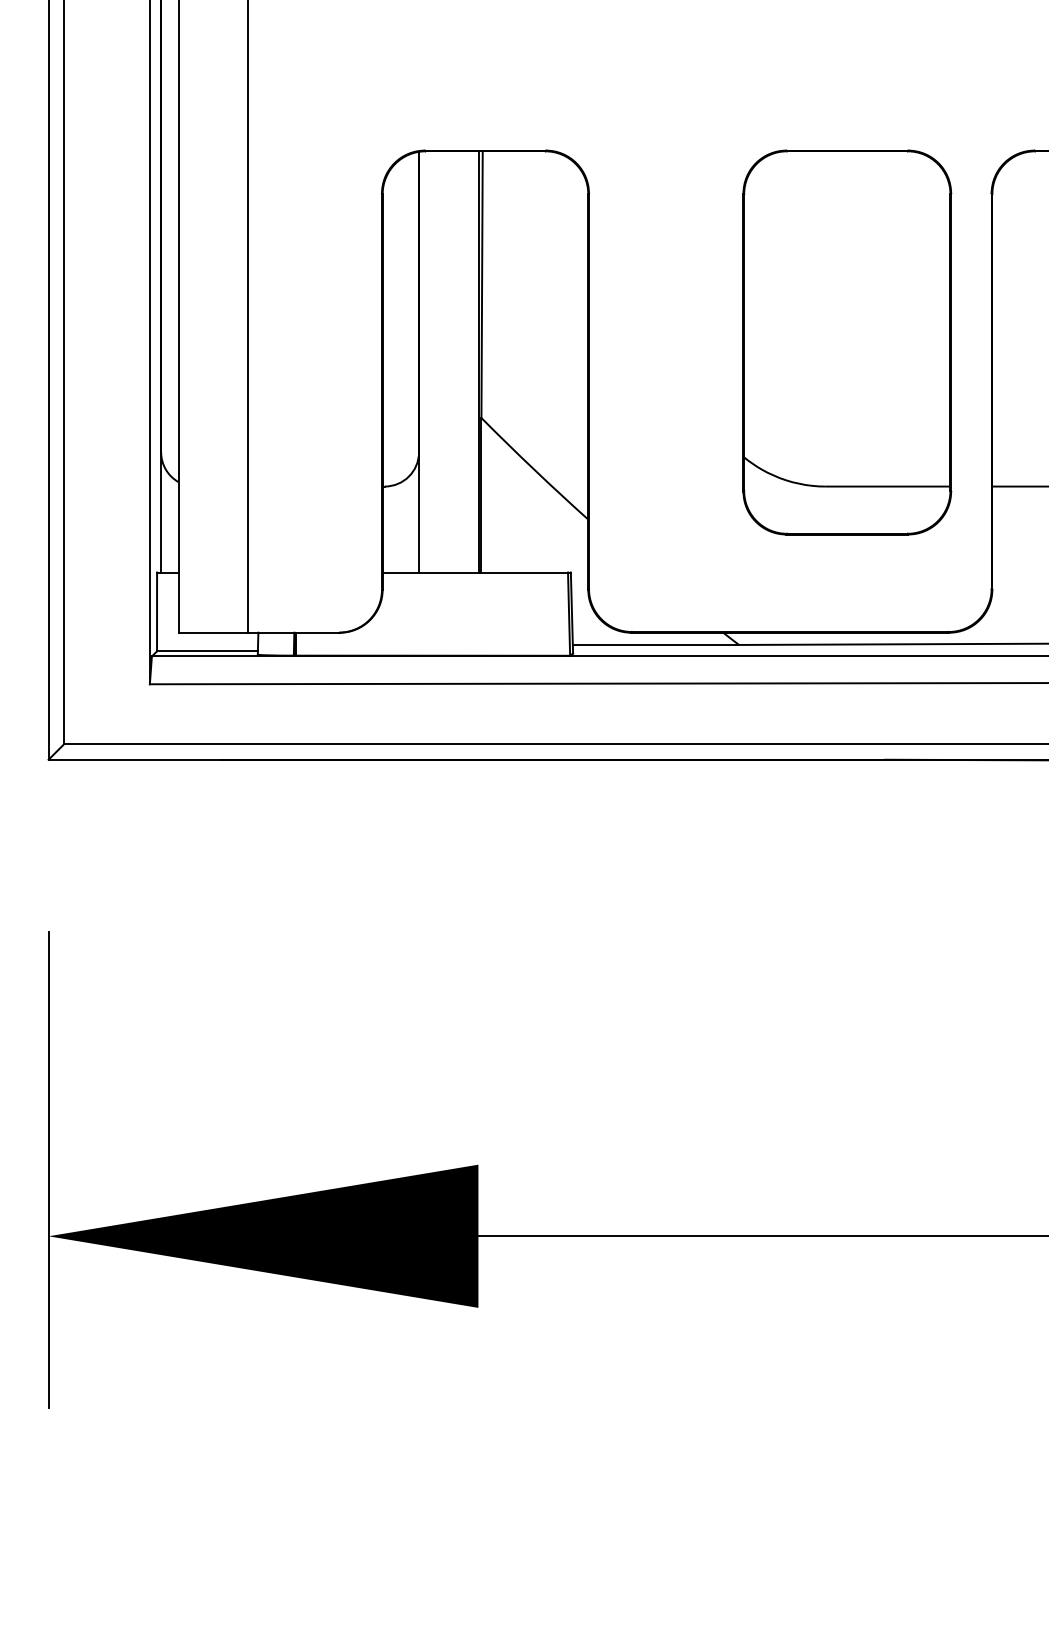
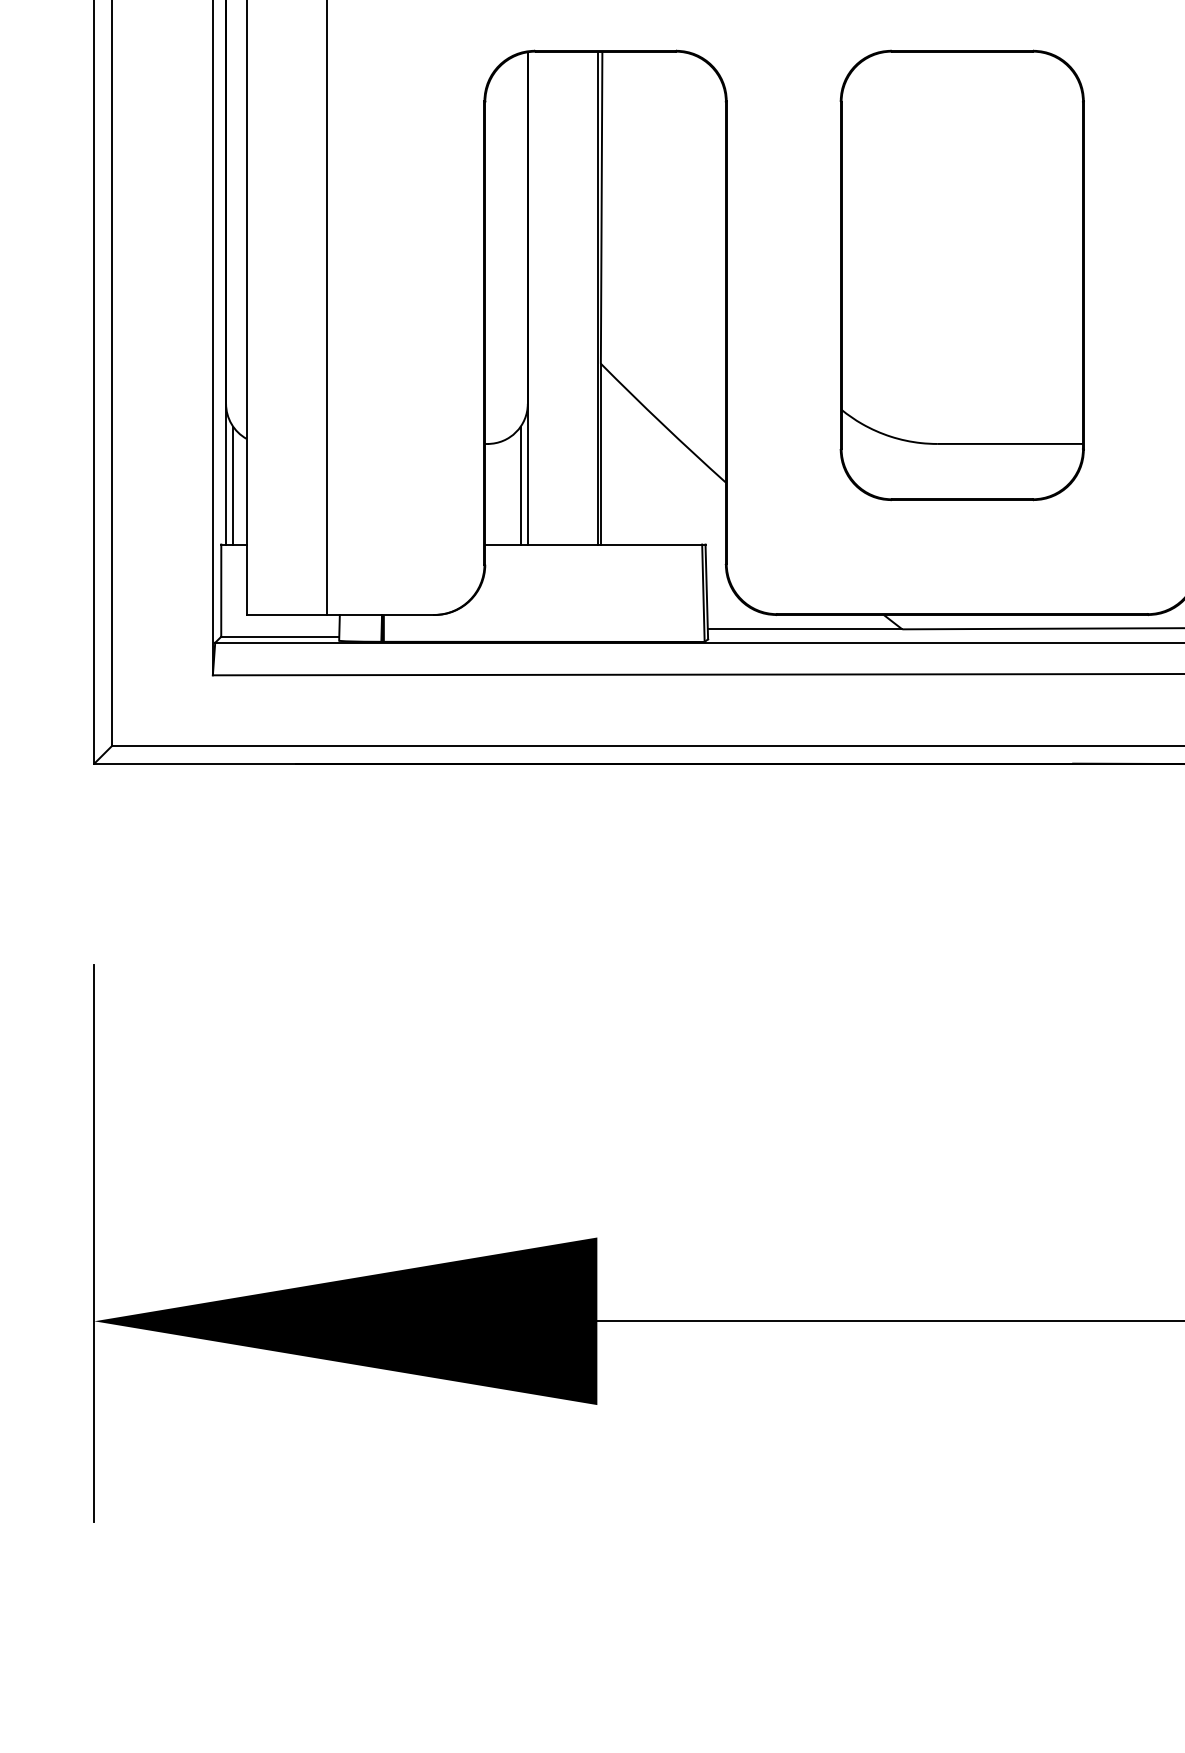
part: (847, 342) -> (962, 275), moved
line: (167, 521) -> (233, 484), added
line: (413, 521) -> (521, 484), added

